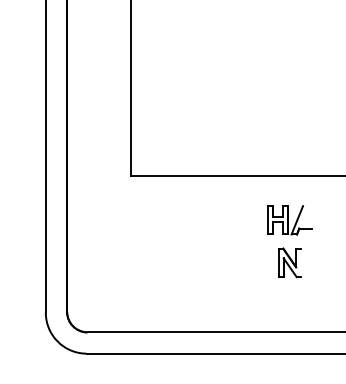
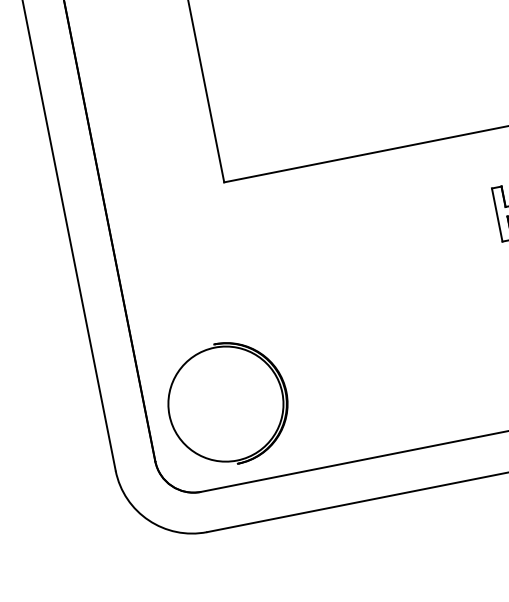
part: (110, 289) -> (228, 403), added

